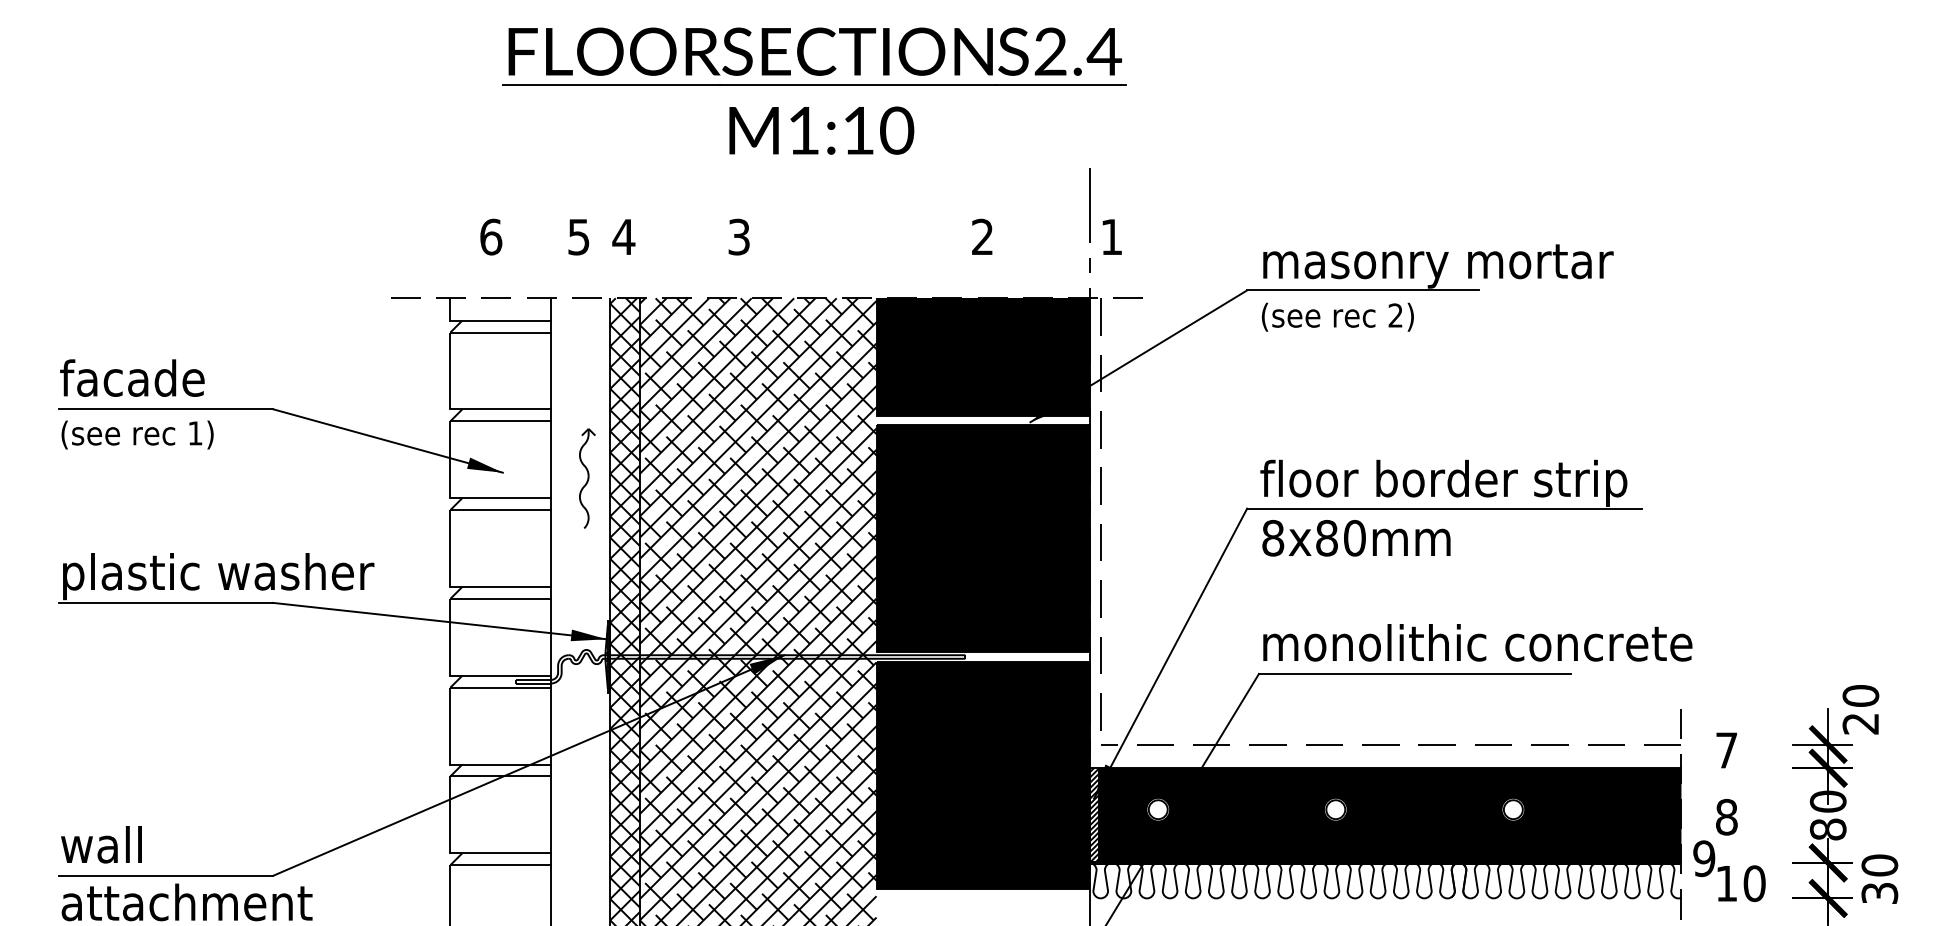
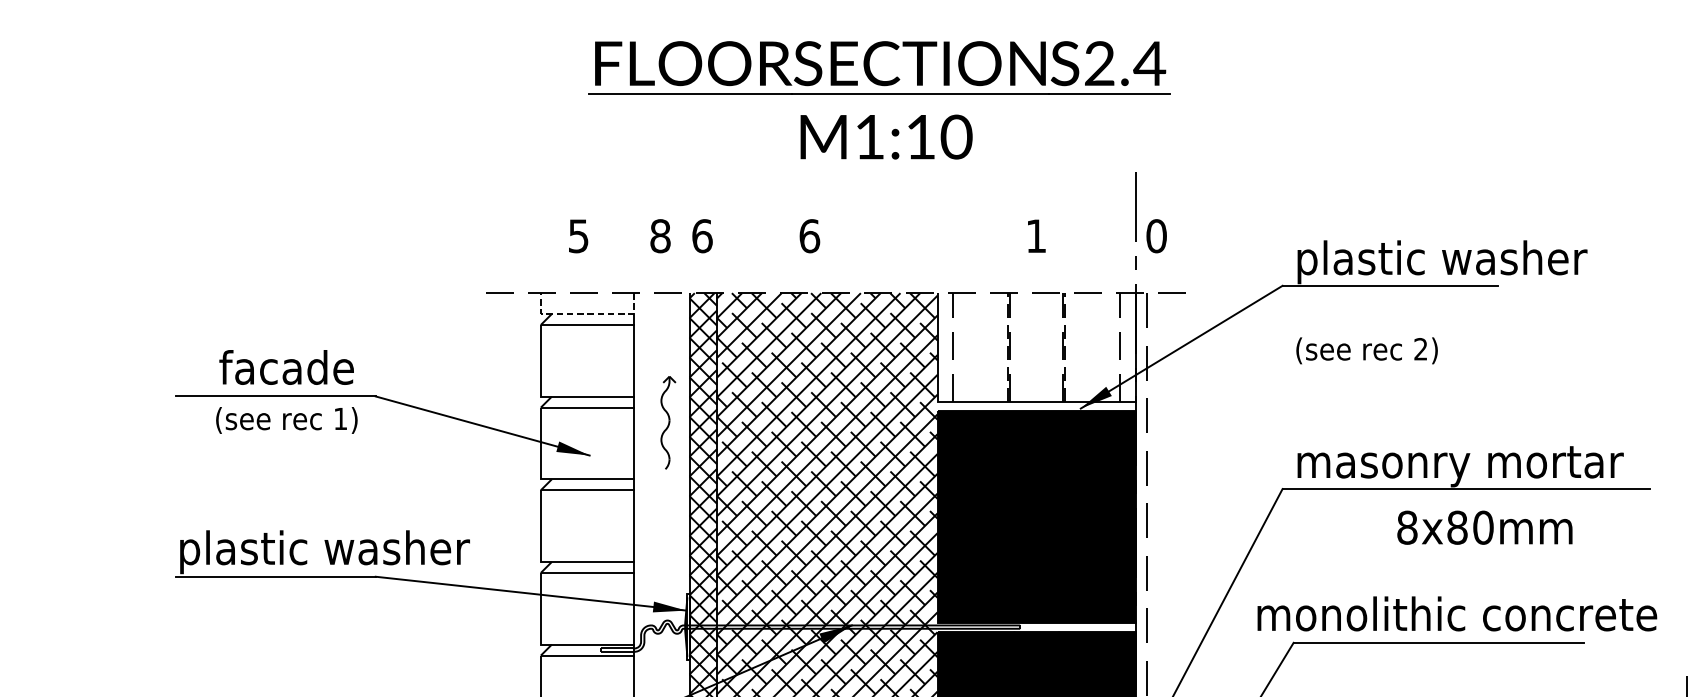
text: (491, 236) -> (579, 235), 6 -> 5
text: (578, 236) -> (660, 235), 5 -> 8
text: (623, 236) -> (701, 235), 4 -> 6
text: (739, 236) -> (809, 235), 3 -> 6
text: (982, 236) -> (1036, 235), 2 -> 1
text: (1111, 236) -> (1156, 235), 1 -> 0
text: (1438, 264) -> (1460, 261), masonry mortar -> plastic washer
text: (1337, 316) -> (1366, 350), moved
line: (500, 320) -> (587, 313), solid -> dashed
fill: (982, 356) -> (1036, 347), removed
text: (132, 377) -> (286, 366), moved
text: (137, 434) -> (286, 419), moved
part: (587, 478) -> (668, 422), moved
text: (1443, 482) -> (1465, 464), floor border strip -> masonry mortar
text: (1356, 538) -> (1484, 527), moved
text: (1477, 642) -> (1457, 613), moved

